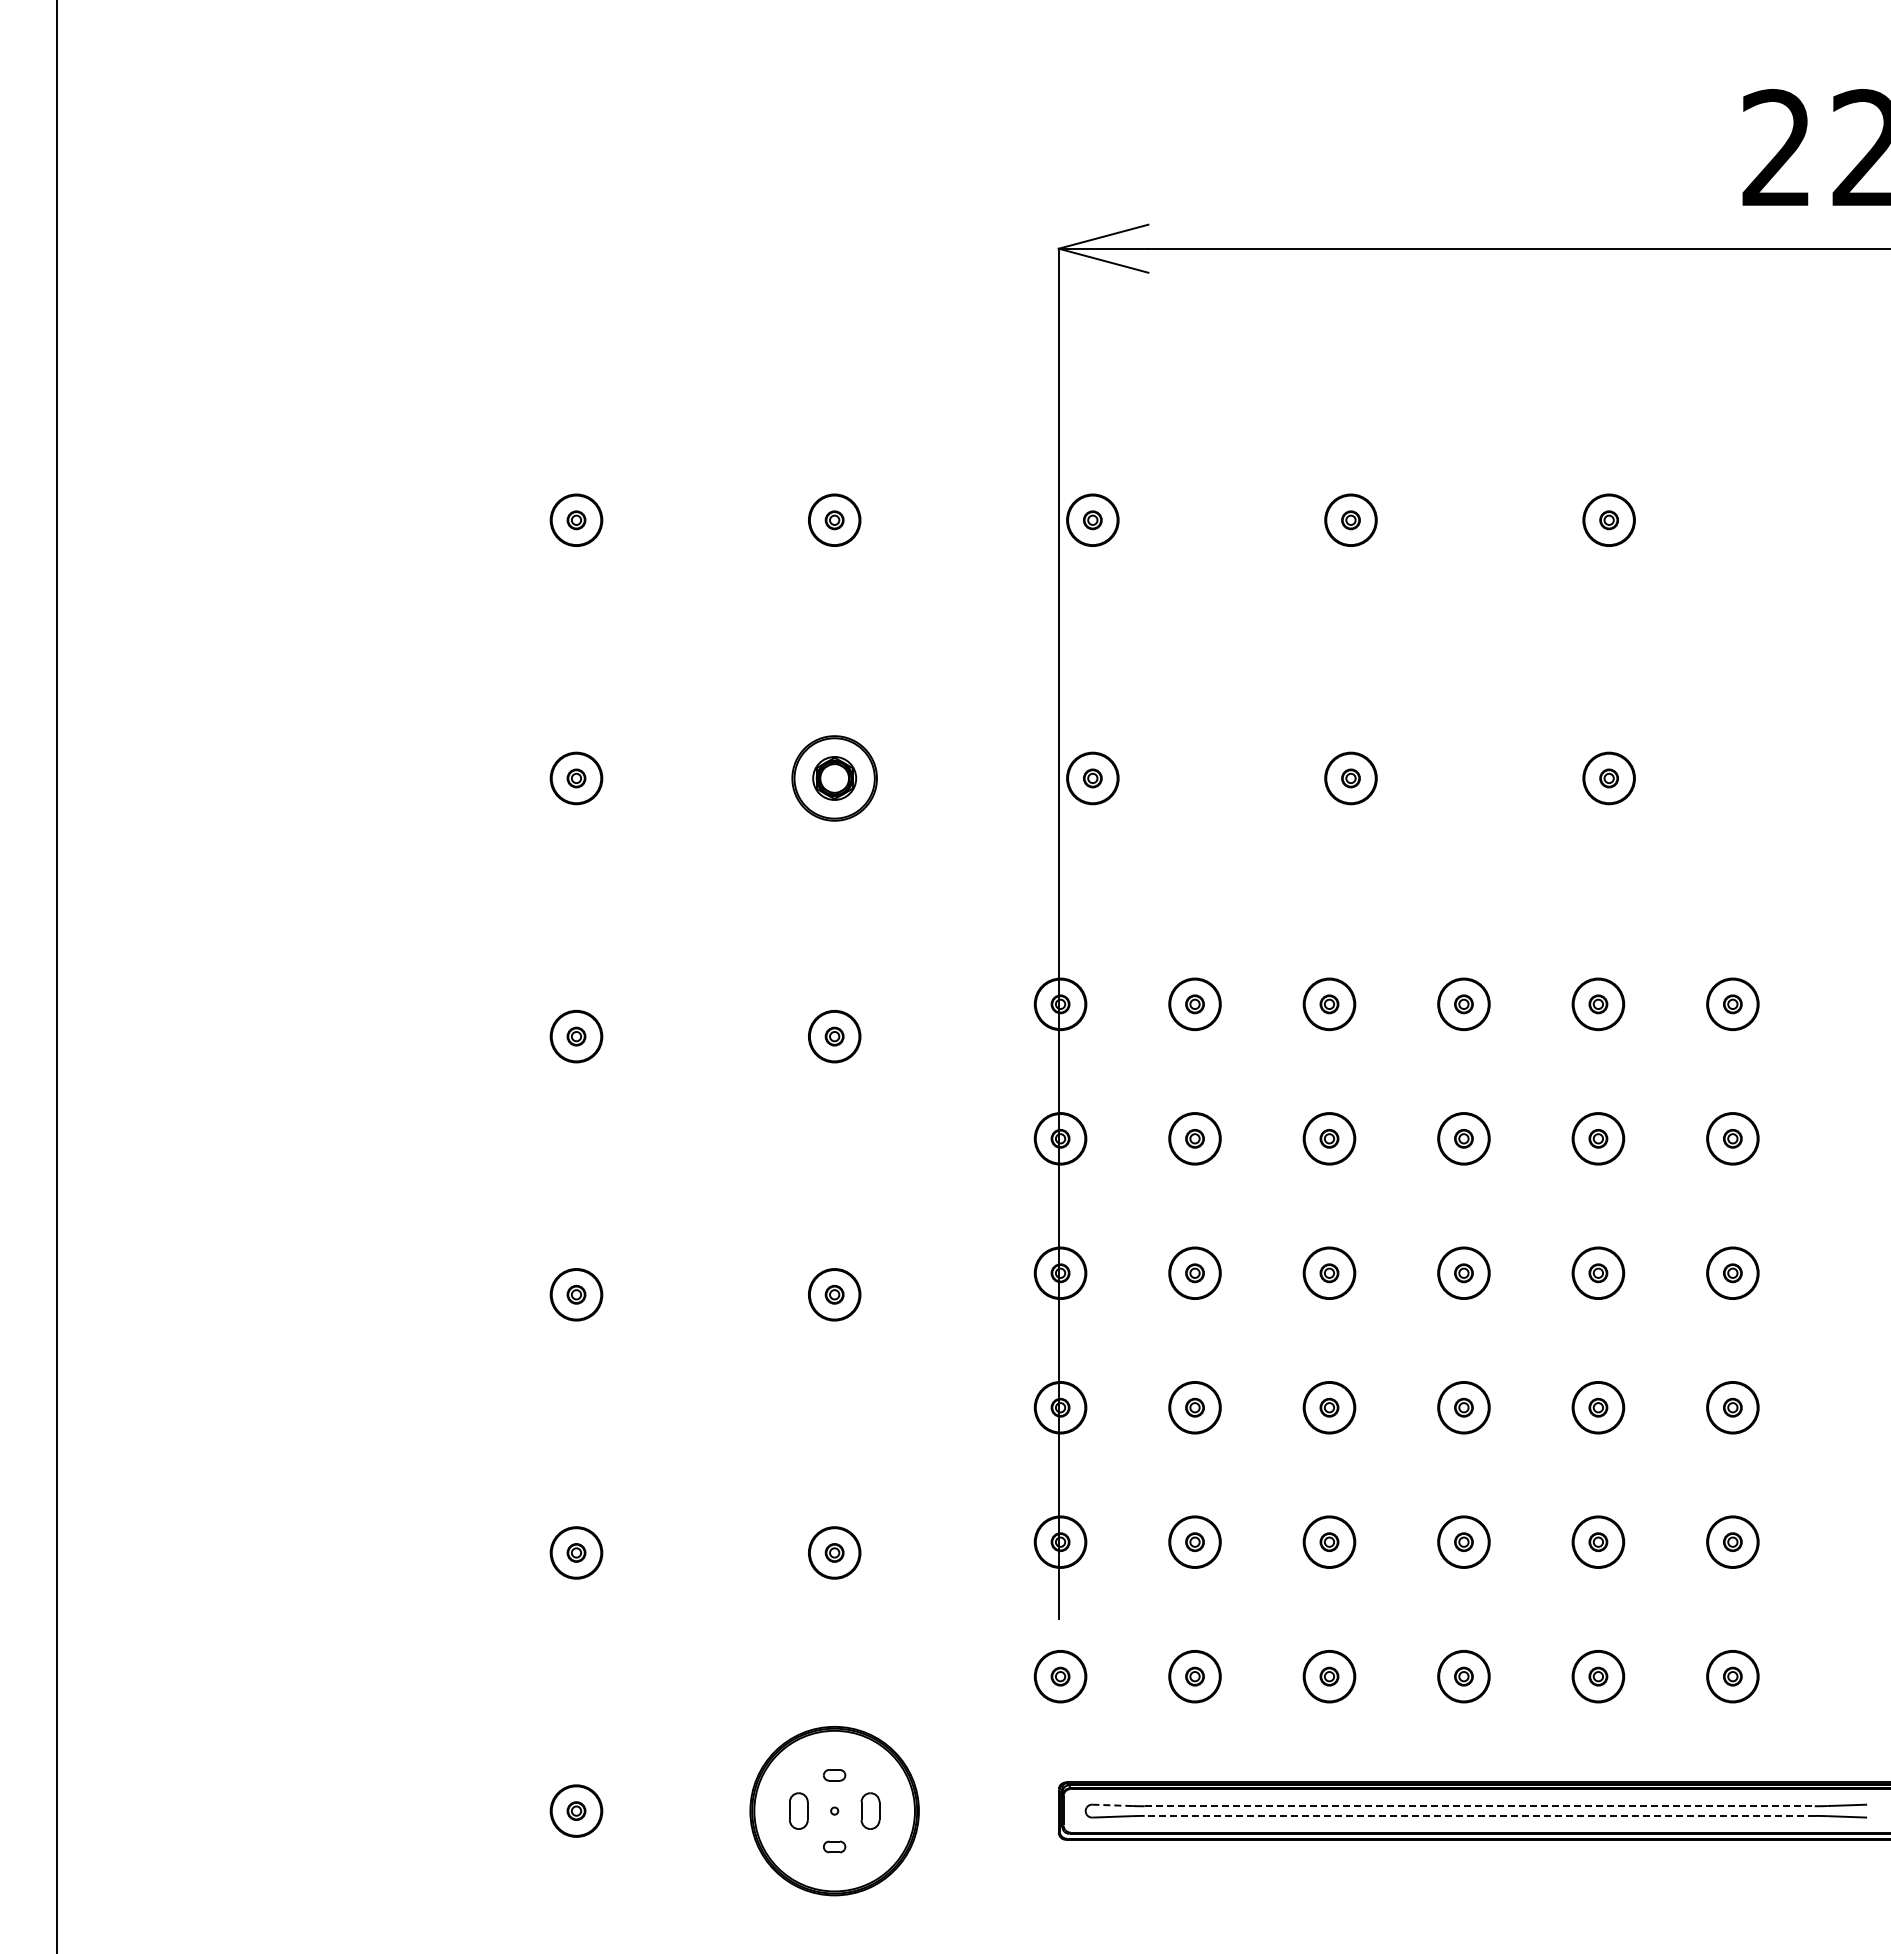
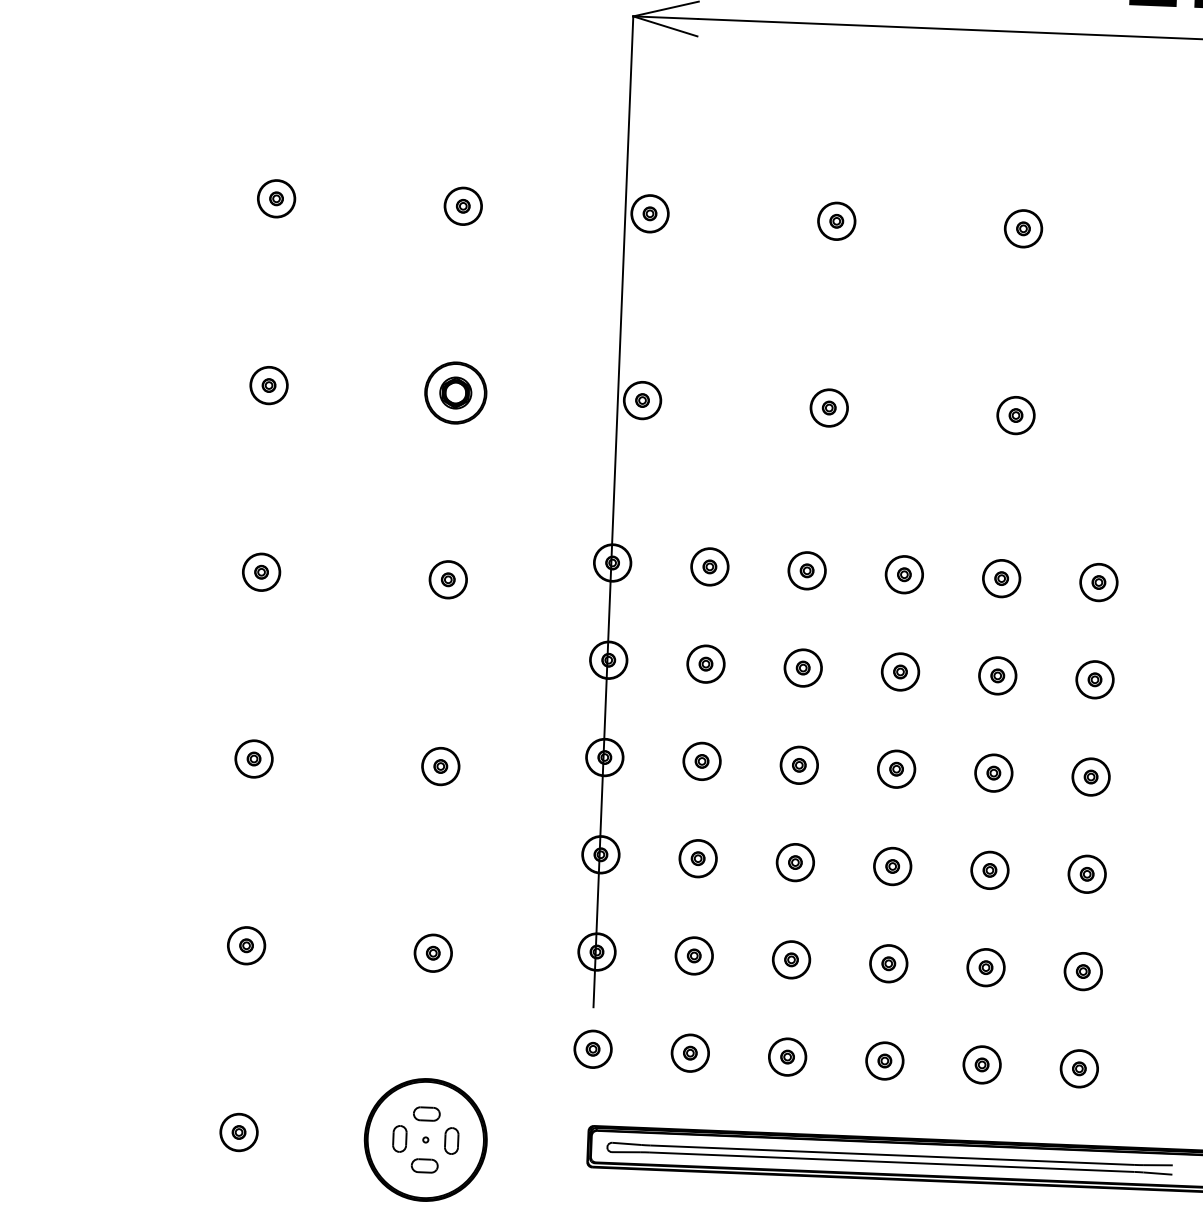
part: (834, 1775) -> (426, 1114), size x1.67
line: (1112, 1805) -> (626, 1144), dashed -> solid
line: (1480, 1806) -> (893, 1155), dashed -> solid
line: (1479, 1815) -> (892, 1161), dashed -> solid
part: (834, 1846) -> (424, 1165), size x1.67

